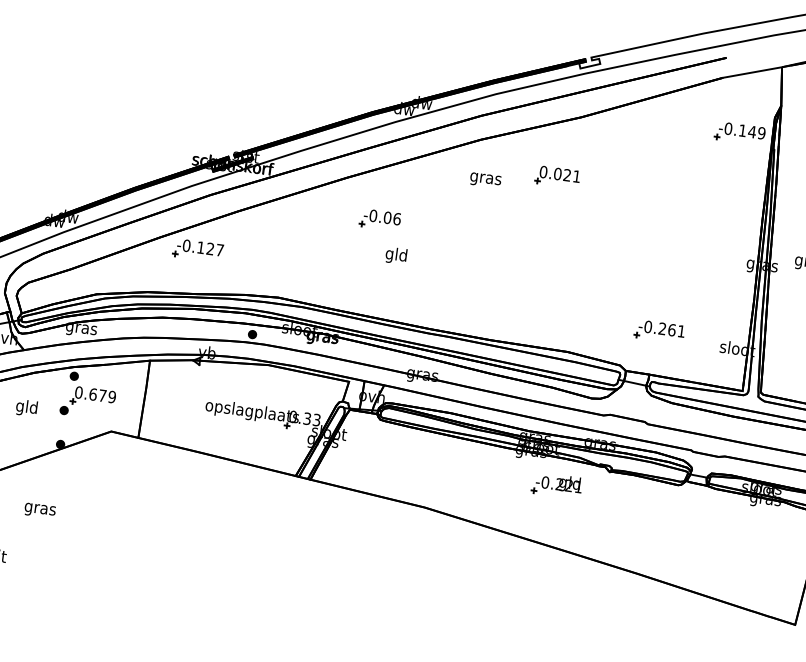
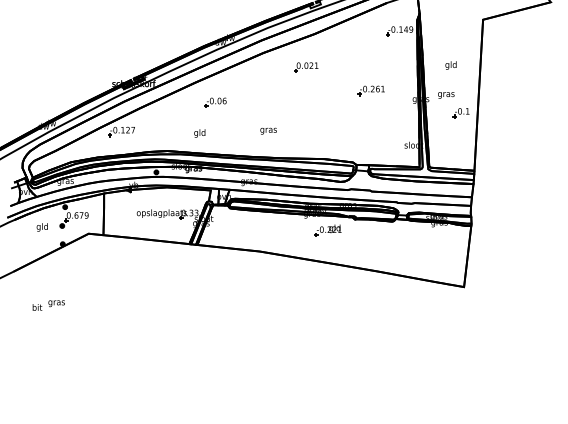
text: (485, 178) -> (268, 130), moved
text: (395, 255) -> (199, 133), moved
part: (657, 330) -> (370, 90), moved
text: (39, 510) -> (56, 303), moved

